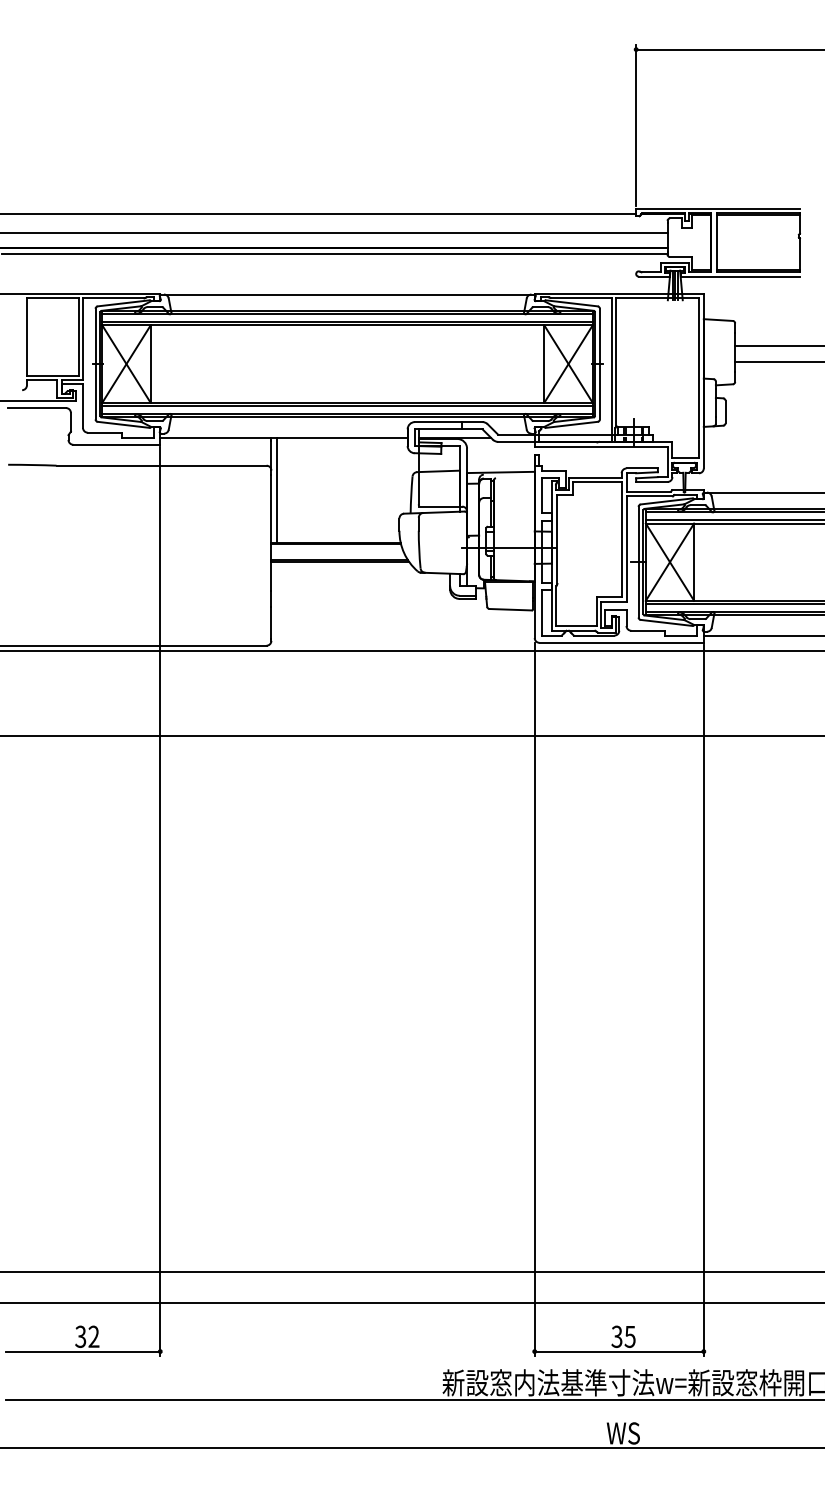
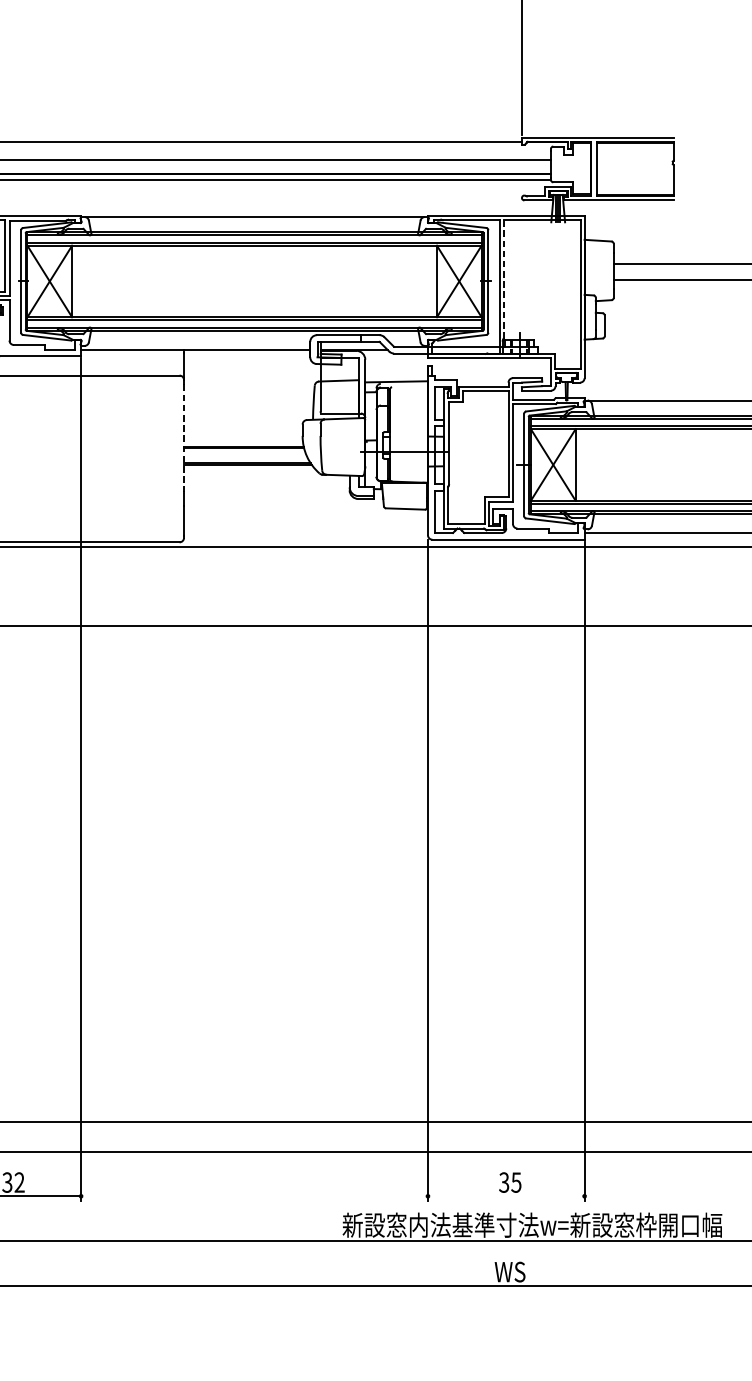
line: (616, 362) -> (503, 279), solid -> dashed
line: (277, 490) -> (189, 398), removed
line: (271, 533) -> (184, 438), solid -> dashed
line: (618, 1351) -> (505, 1196), removed

